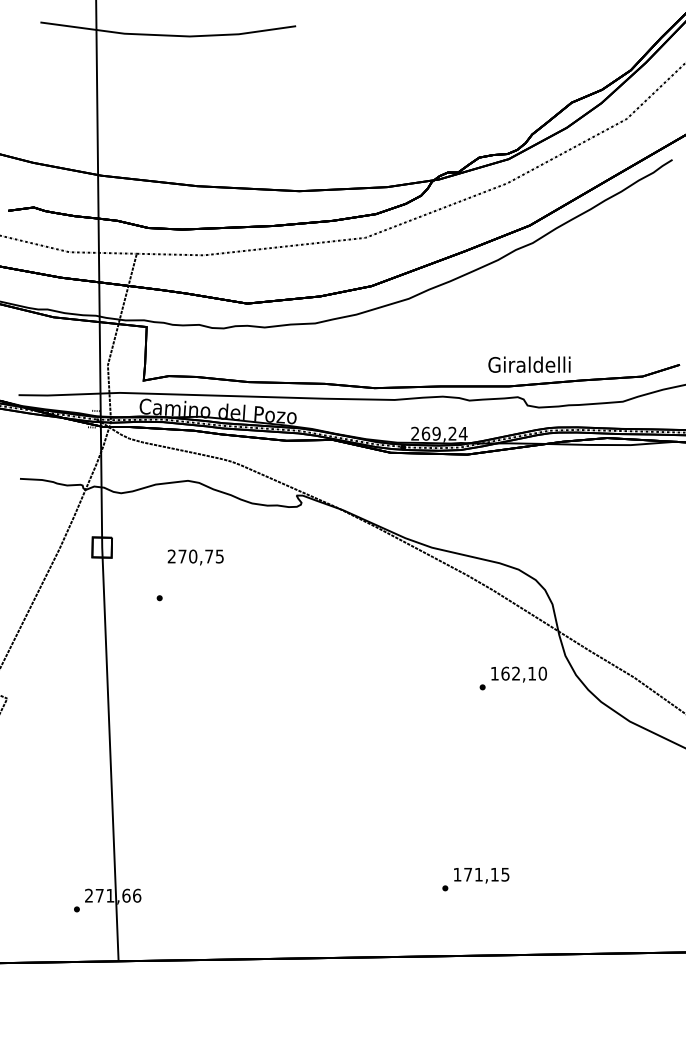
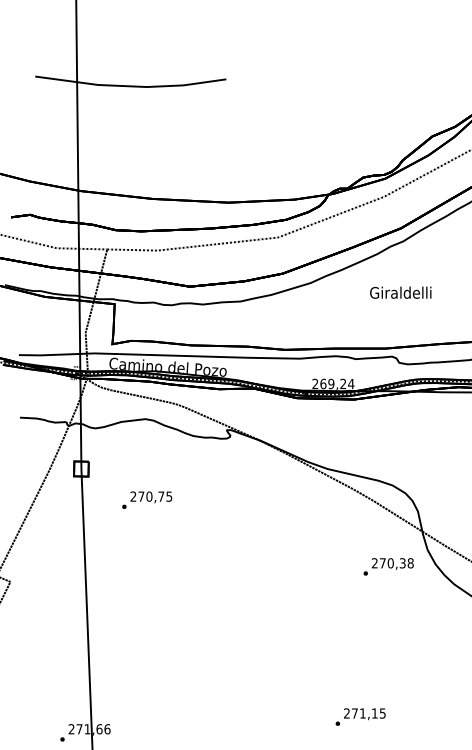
text: (529, 364) -> (400, 292), moved
text: (195, 557) -> (151, 497), moved
text: (518, 673) -> (392, 563), 162,10 -> 270,38
text: (457, 874) -> (346, 713), 171,15 -> 271,15

